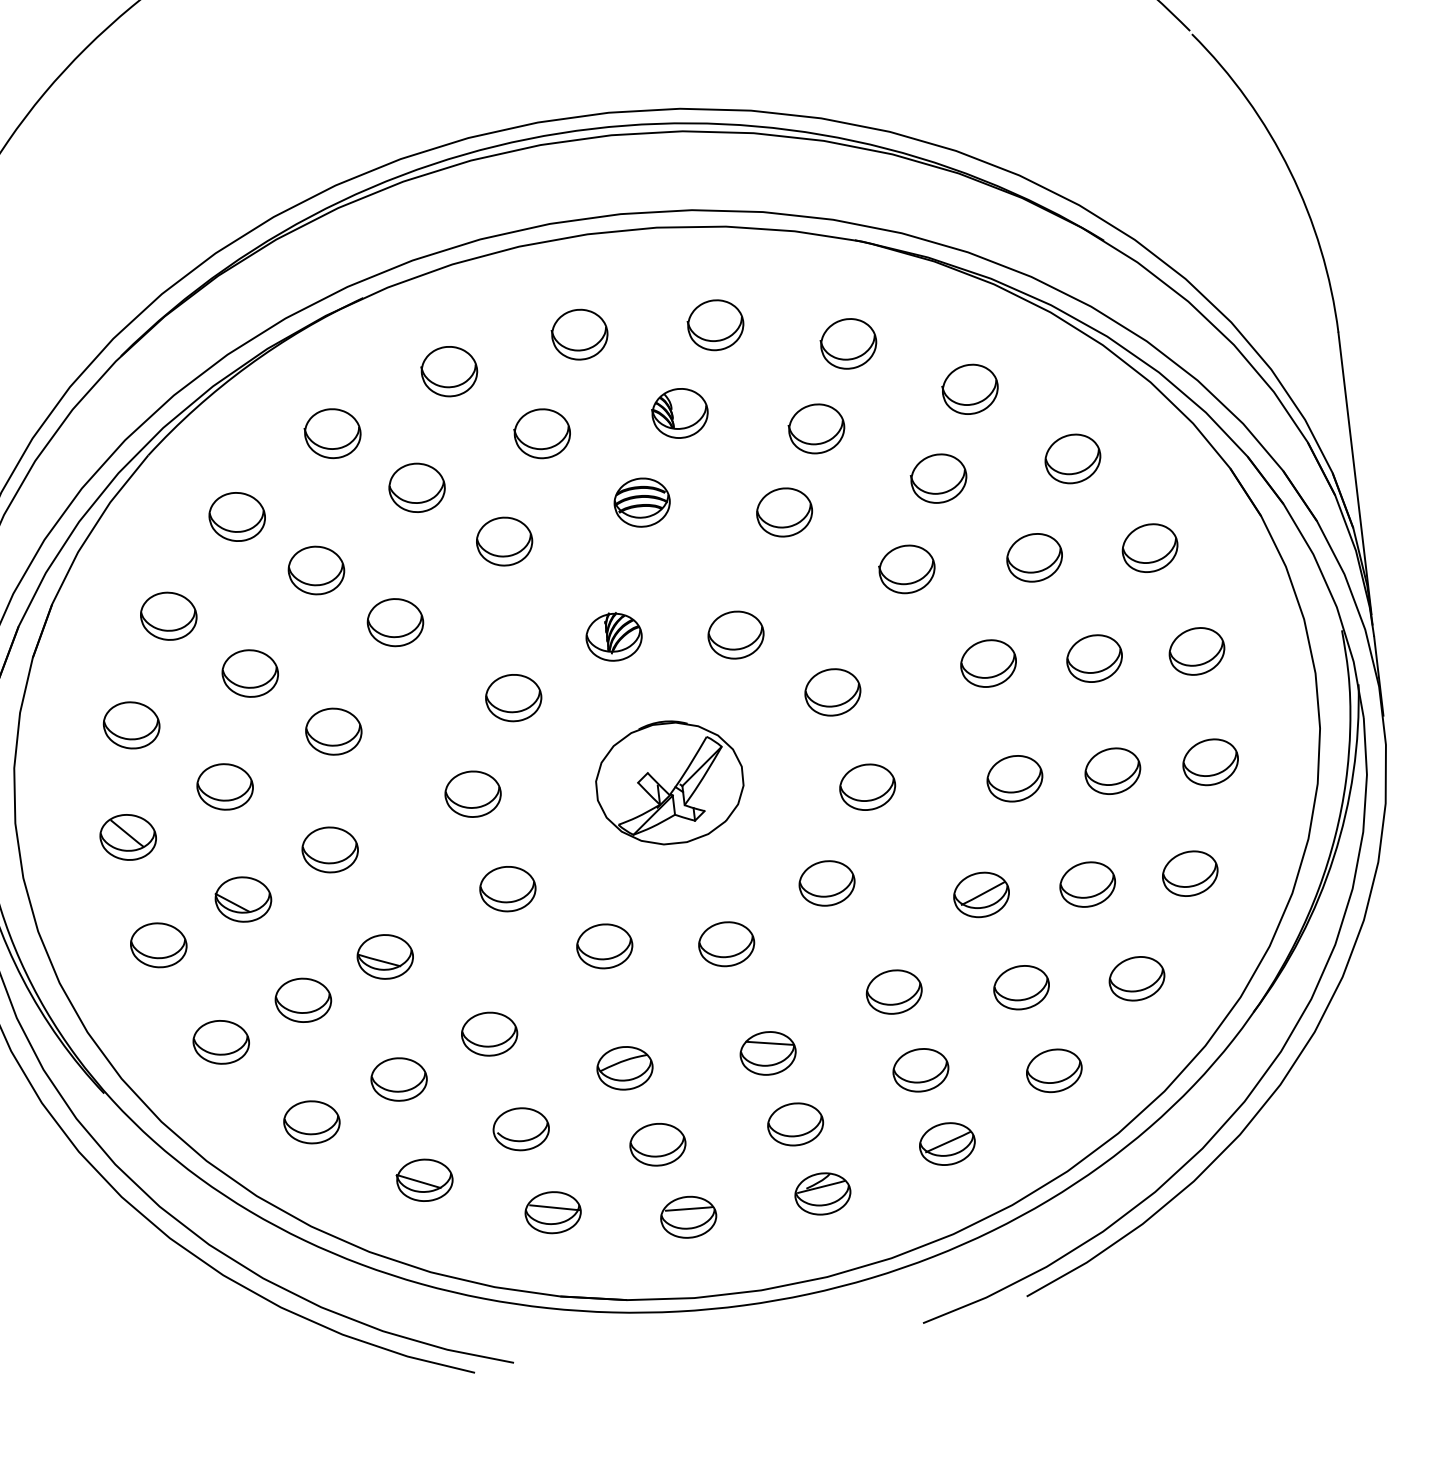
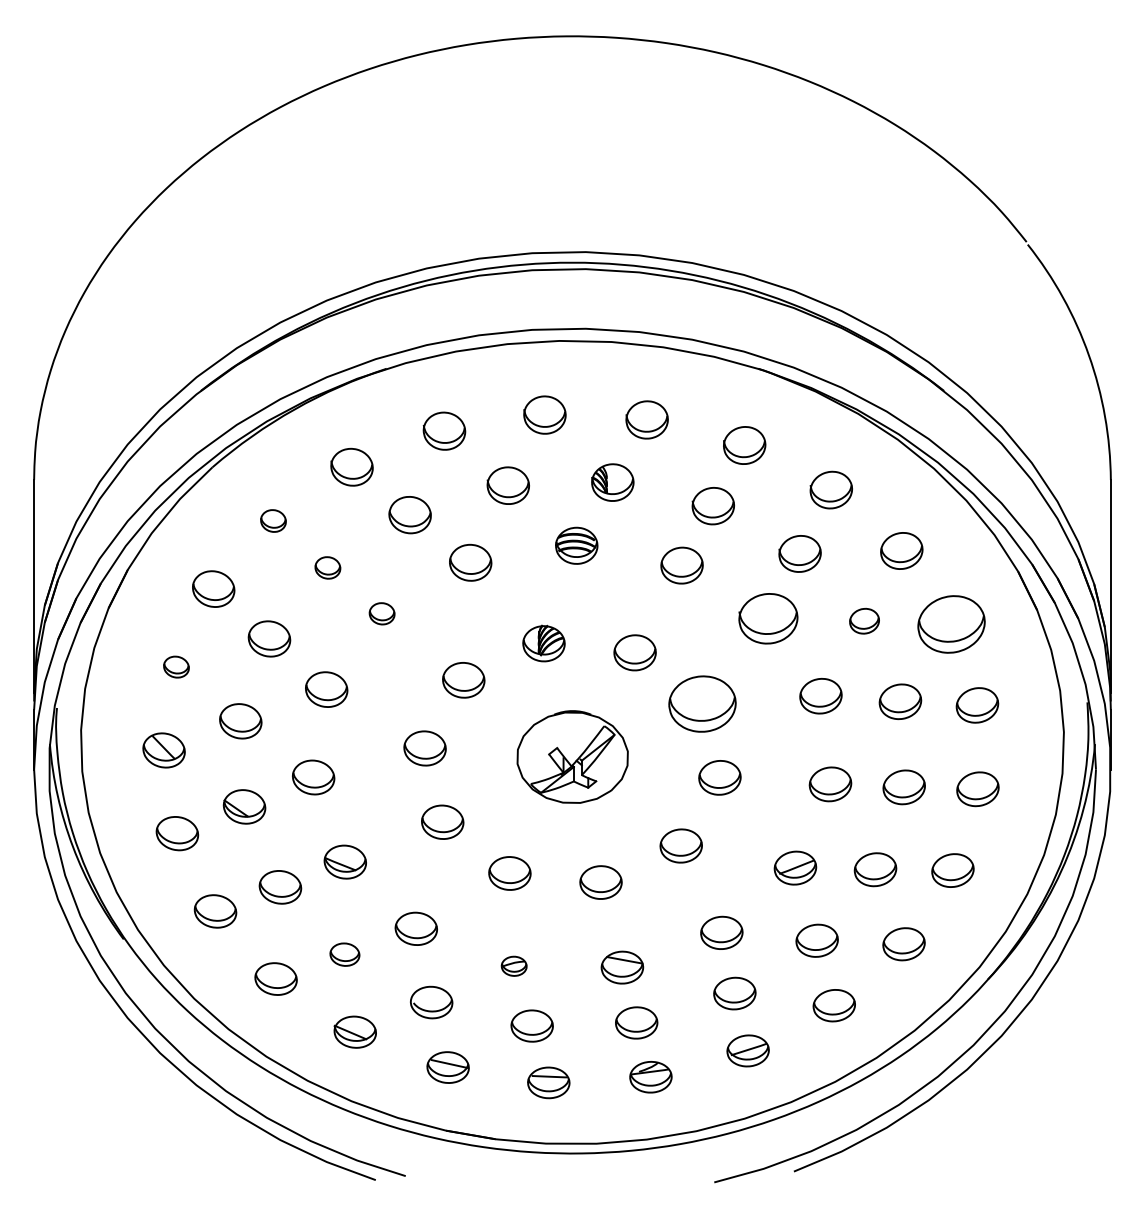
part: (237, 516) -> (273, 520), size x0.6
part: (1149, 547) -> (951, 623), size x1.6
part: (1034, 556) -> (864, 620), size x0.7
part: (907, 568) -> (768, 618), size x1.4
part: (315, 570) -> (327, 567), size x0.6
part: (394, 622) -> (381, 613), size x0.6
part: (831, 691) -> (701, 703), size x1.6
part: (131, 724) -> (176, 666), size x0.6
part: (623, 1068) -> (513, 966), size x0.6
part: (398, 1079) -> (344, 954), size x0.7

